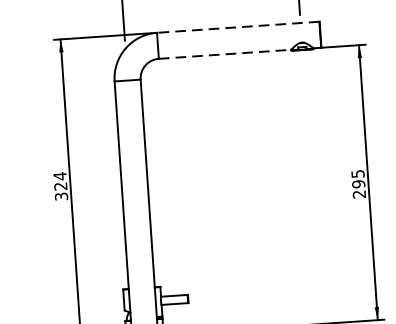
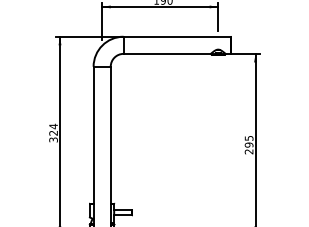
line: (238, 26) -> (177, 36), dashed -> solid
line: (225, 53) -> (167, 53), dashed -> solid

